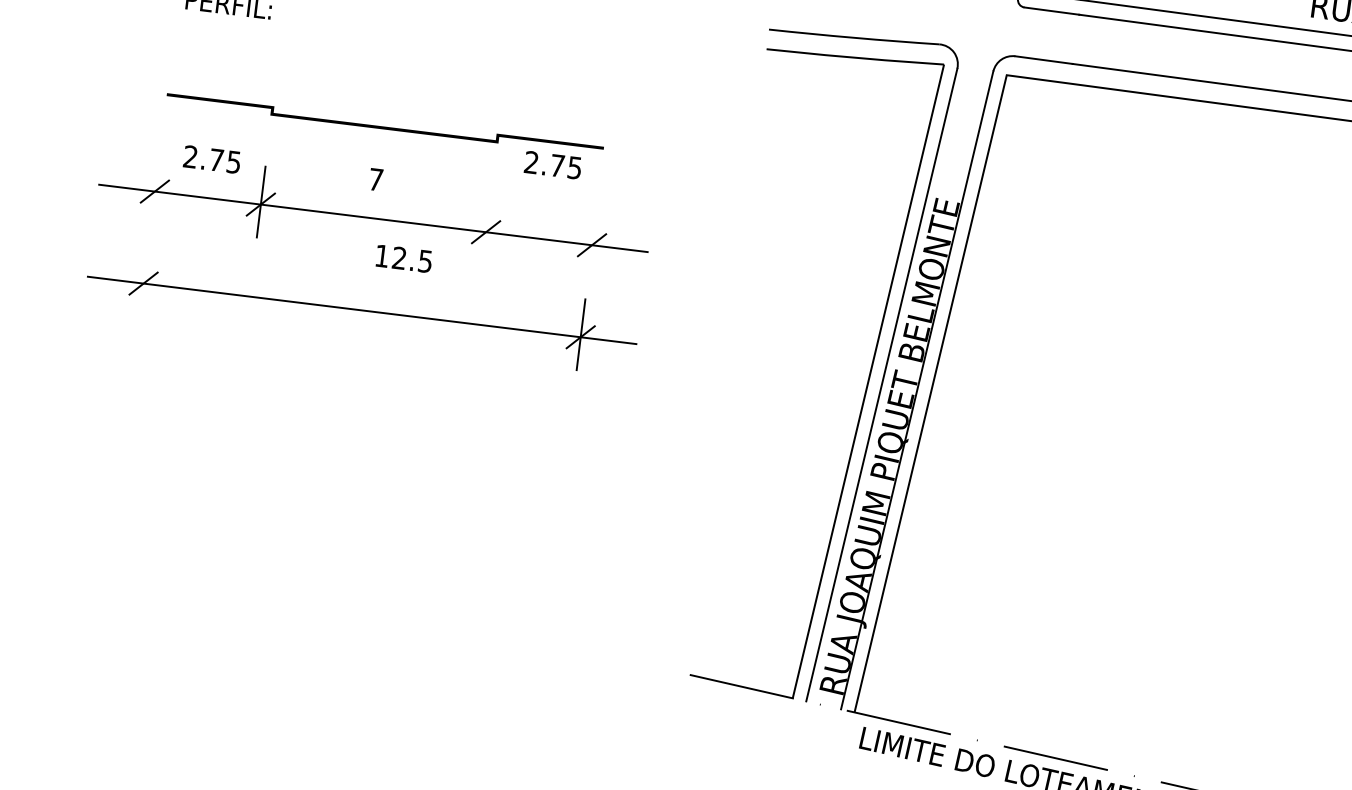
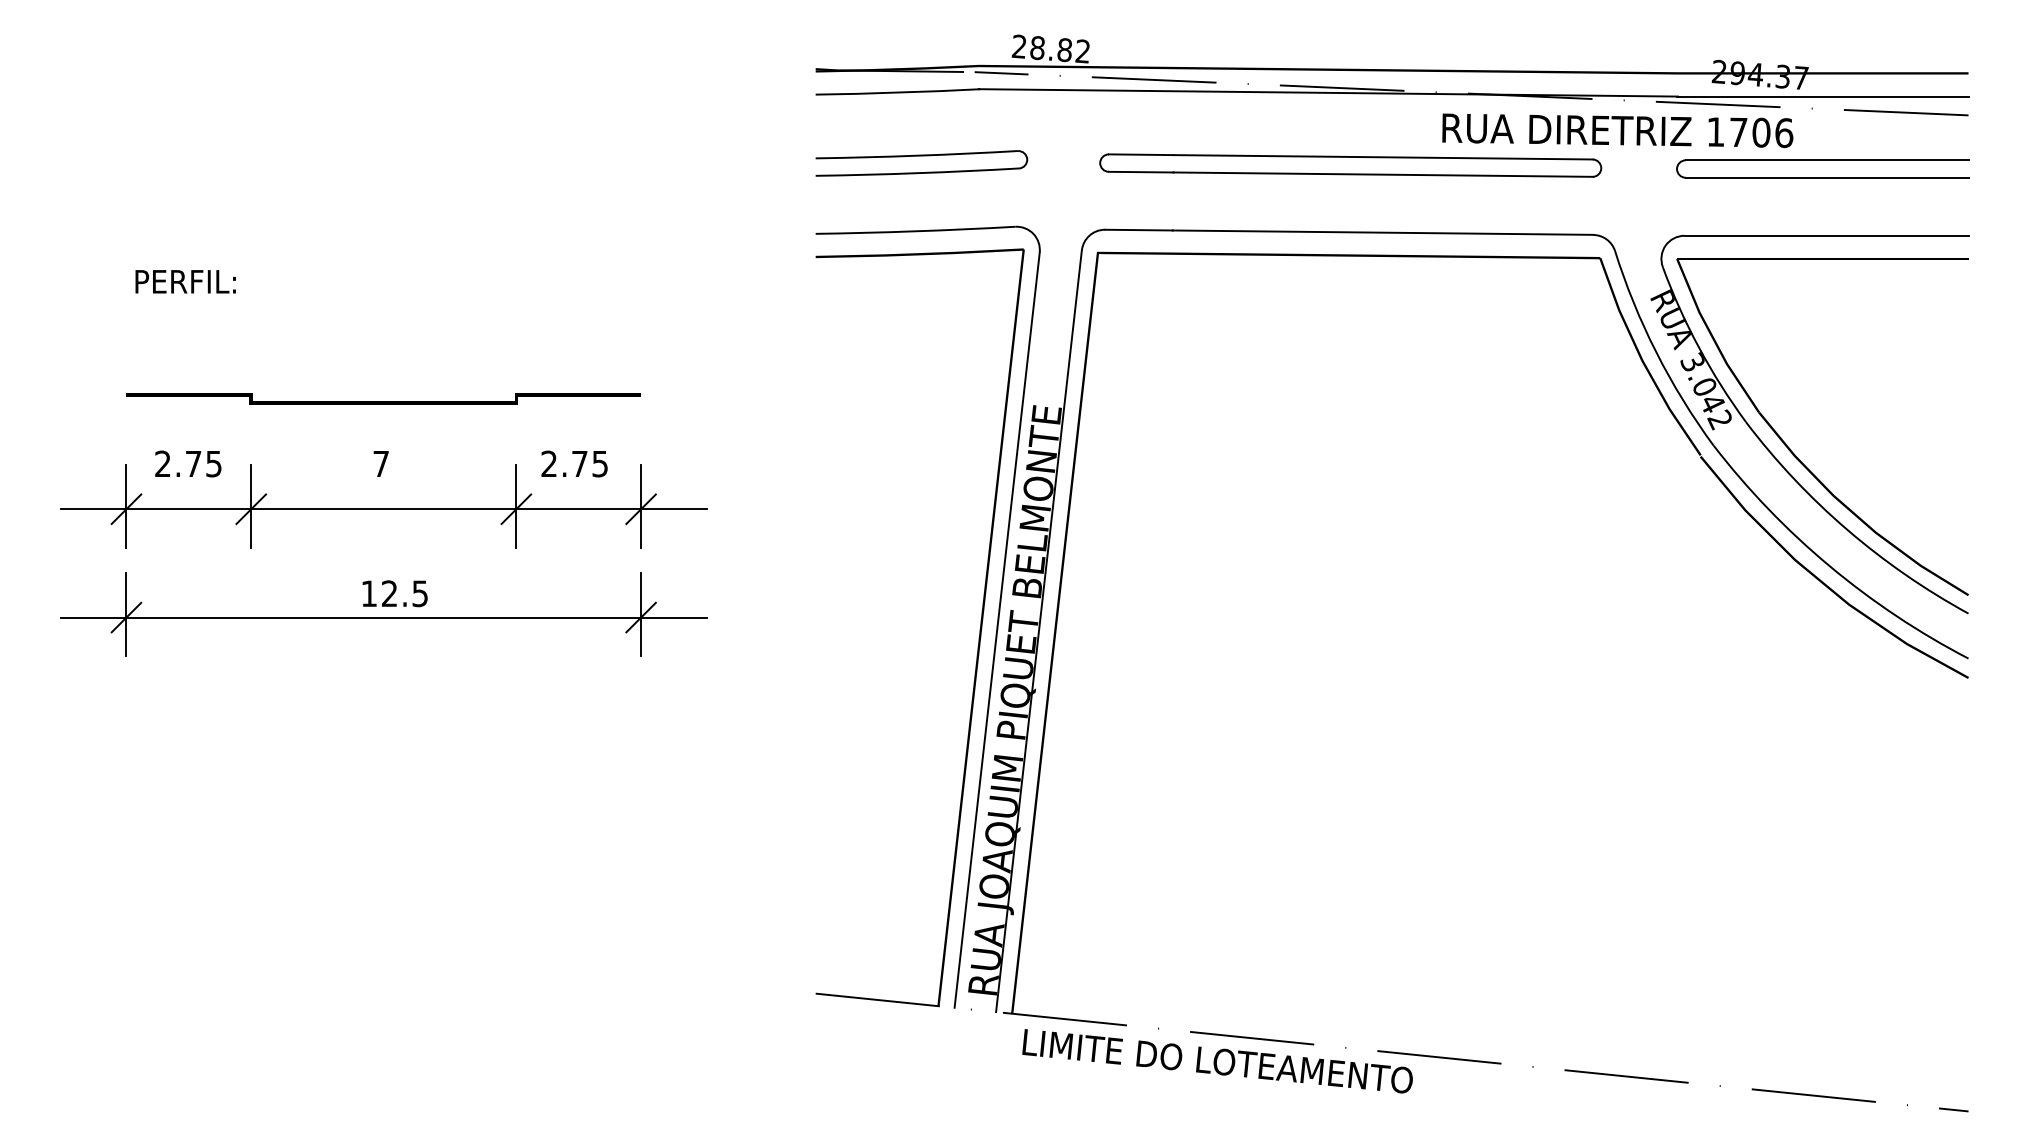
text: (553, 164) -> (574, 463), moved
line: (155, 188) -> (126, 505), added
line: (486, 229) -> (516, 505), added
line: (592, 242) -> (641, 505), added
text: (403, 258) -> (394, 593), moved
line: (143, 280) -> (126, 614), added

